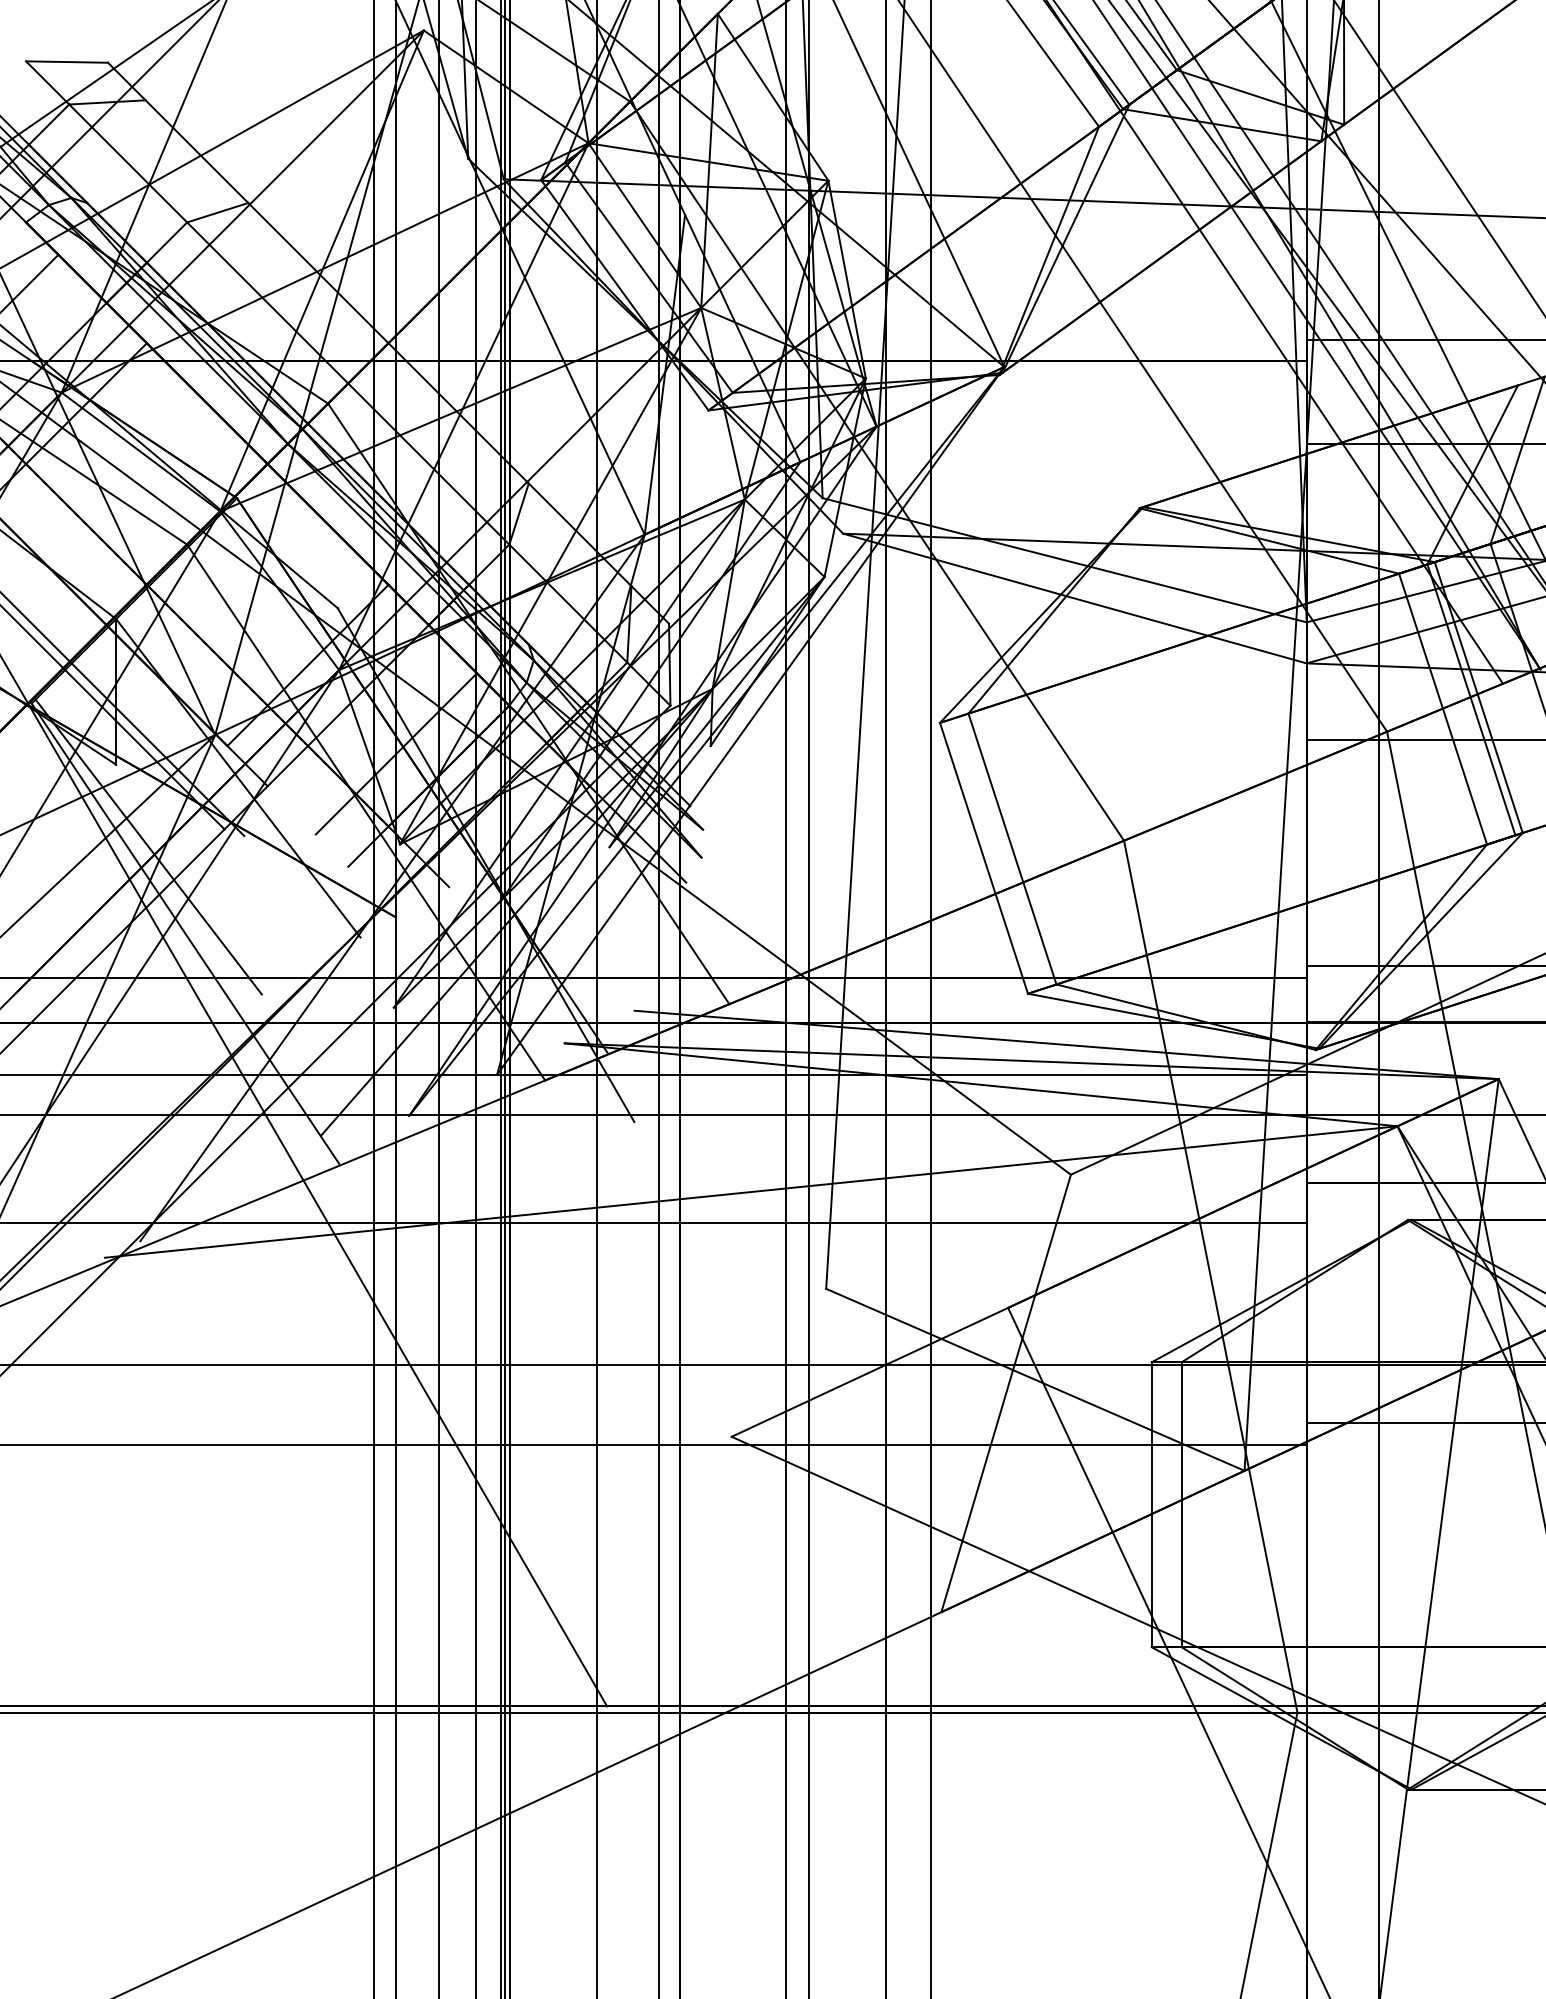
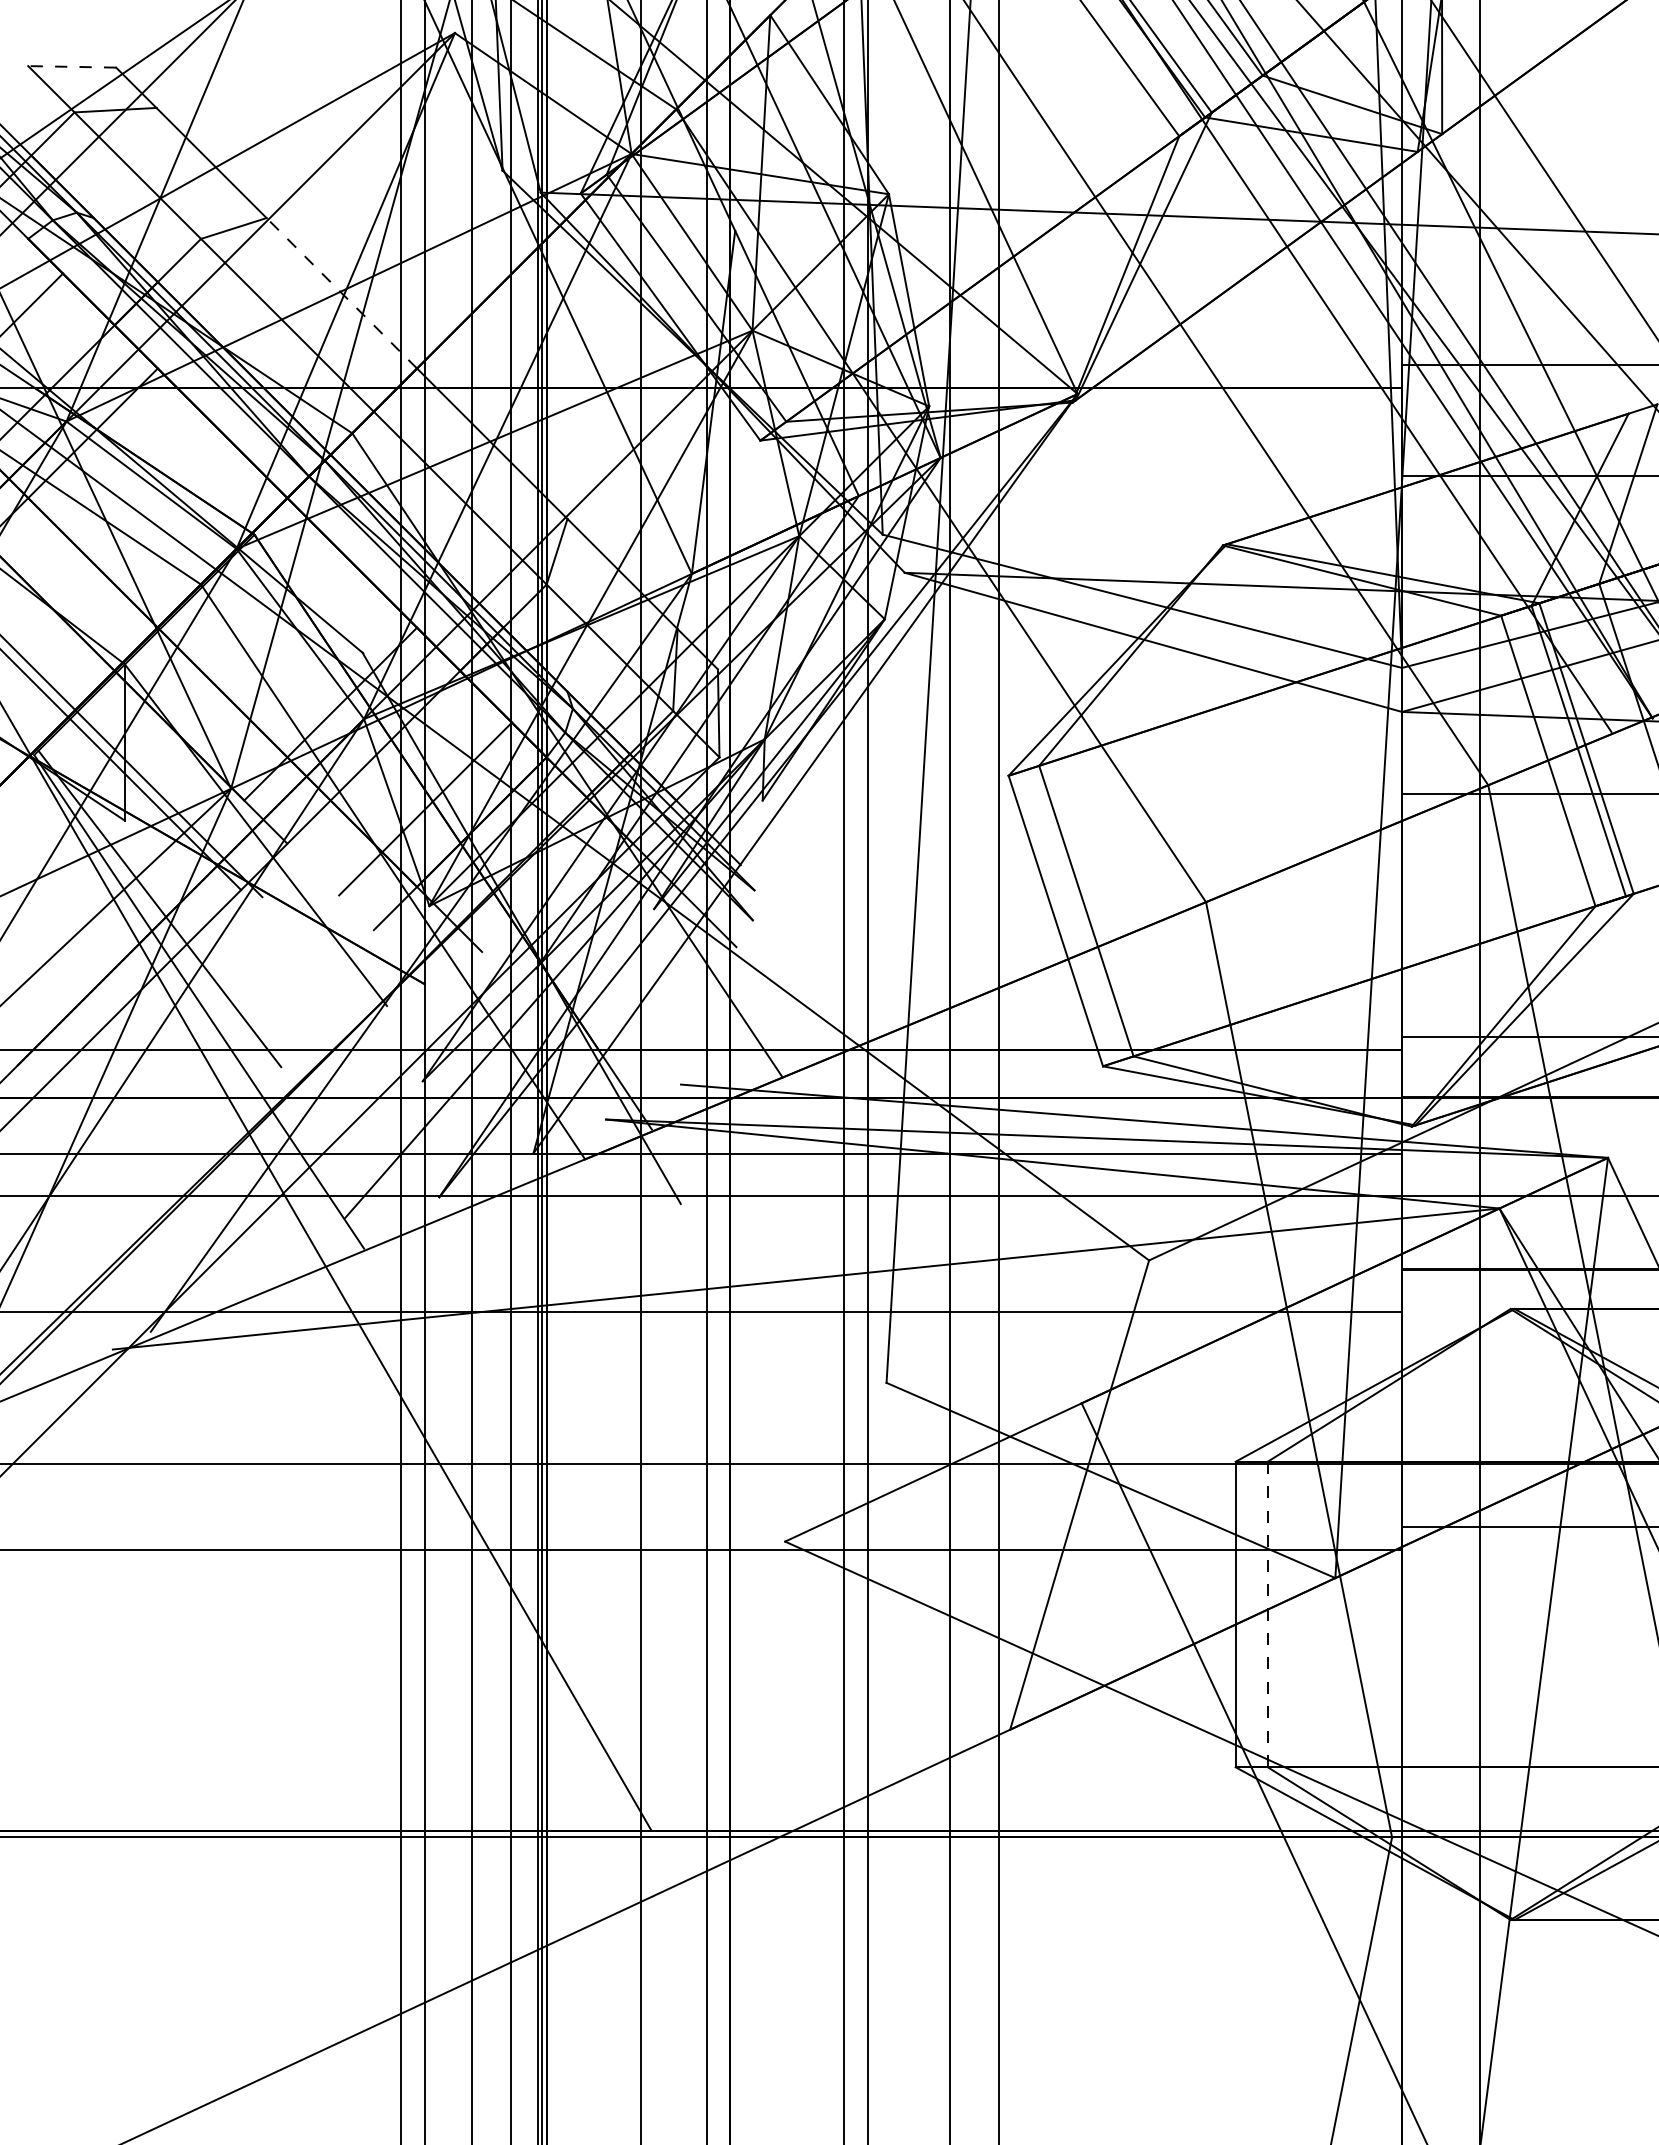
line: (67, 61) -> (72, 66), solid -> dashed
line: (318, 272) -> (341, 292), solid -> dashed
line: (1181, 1504) -> (1267, 1614), solid -> dashed

